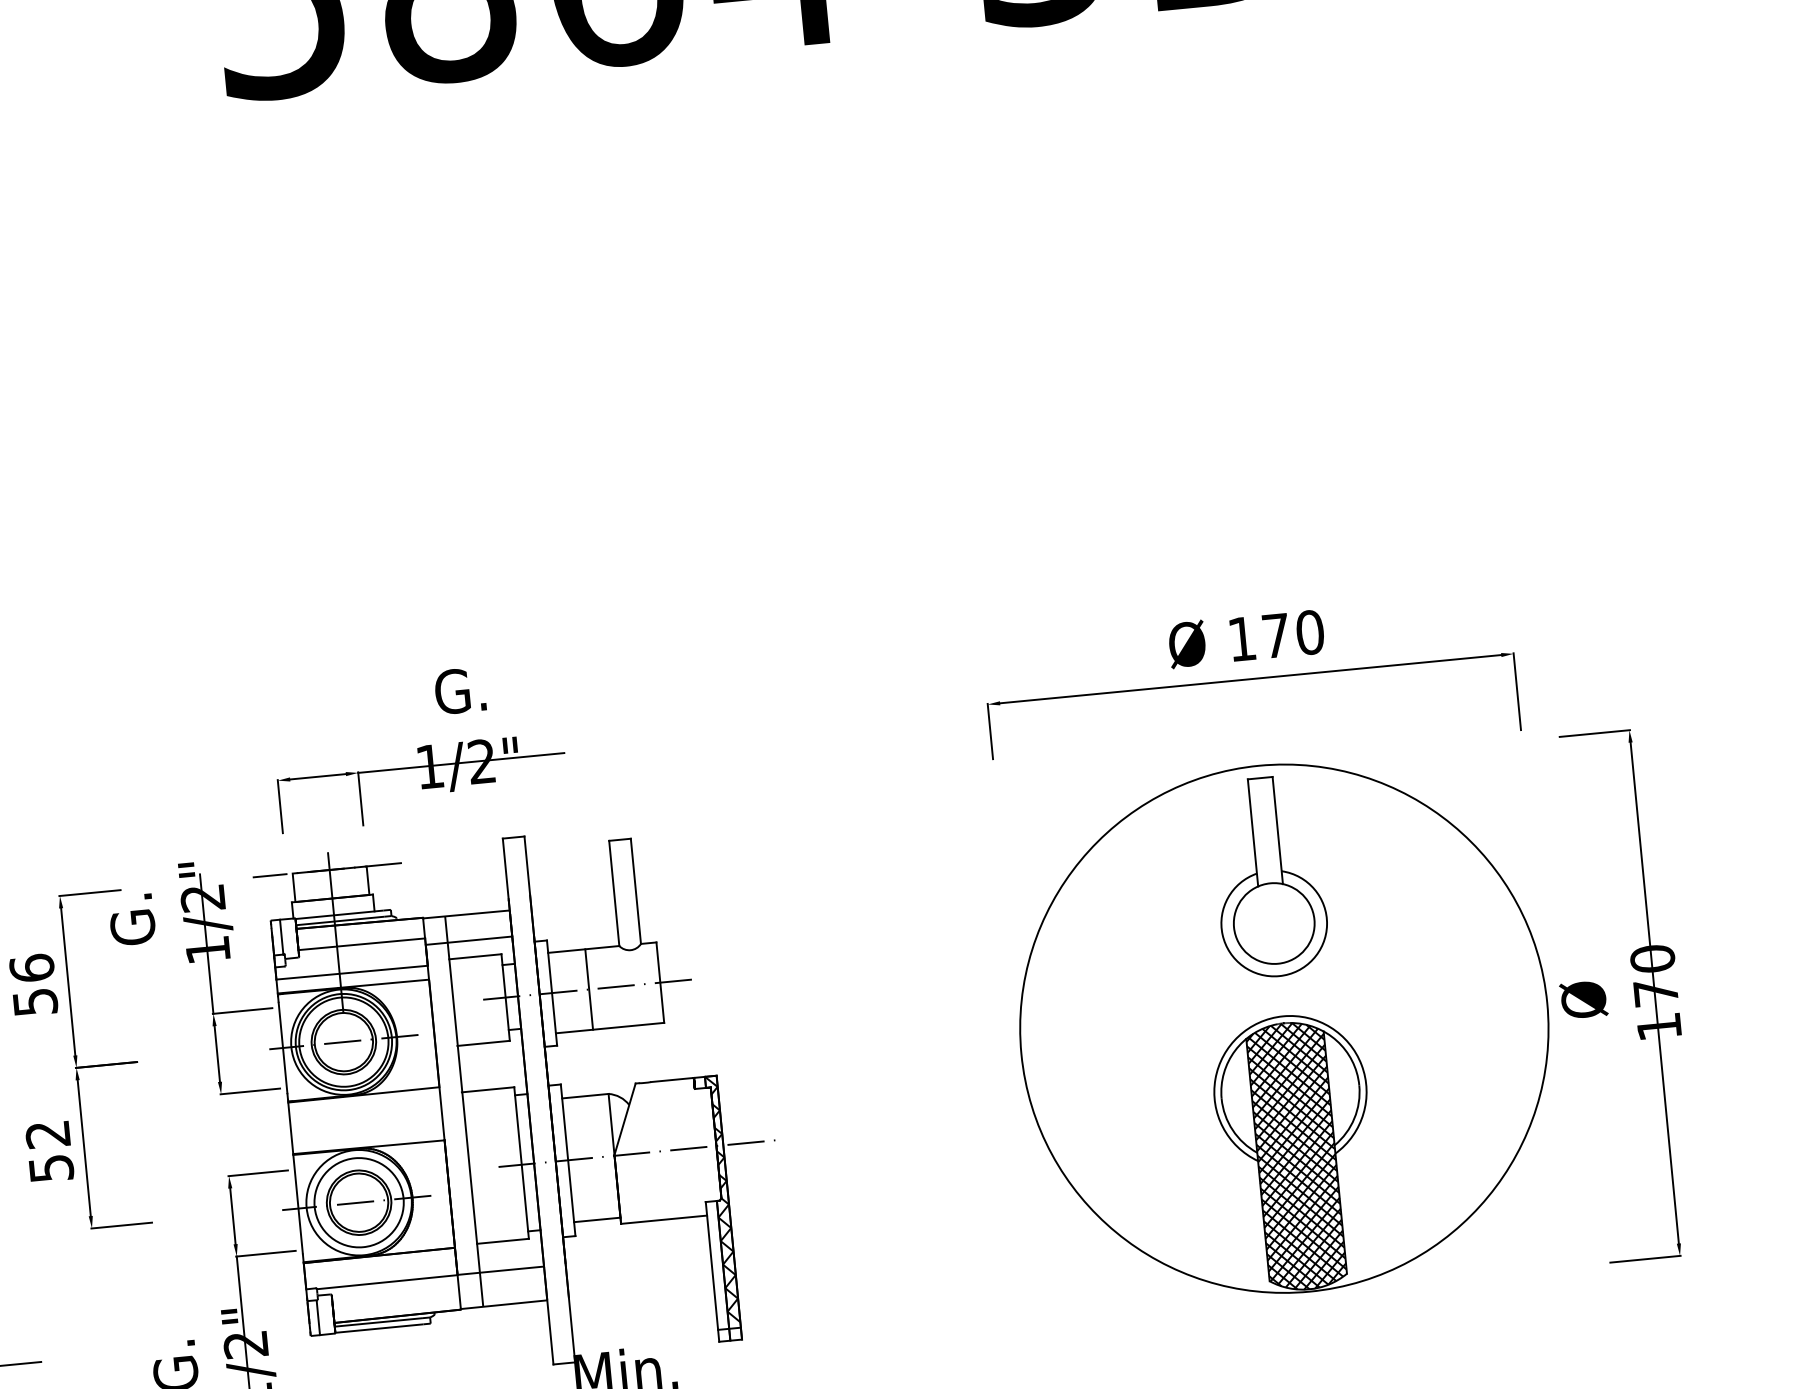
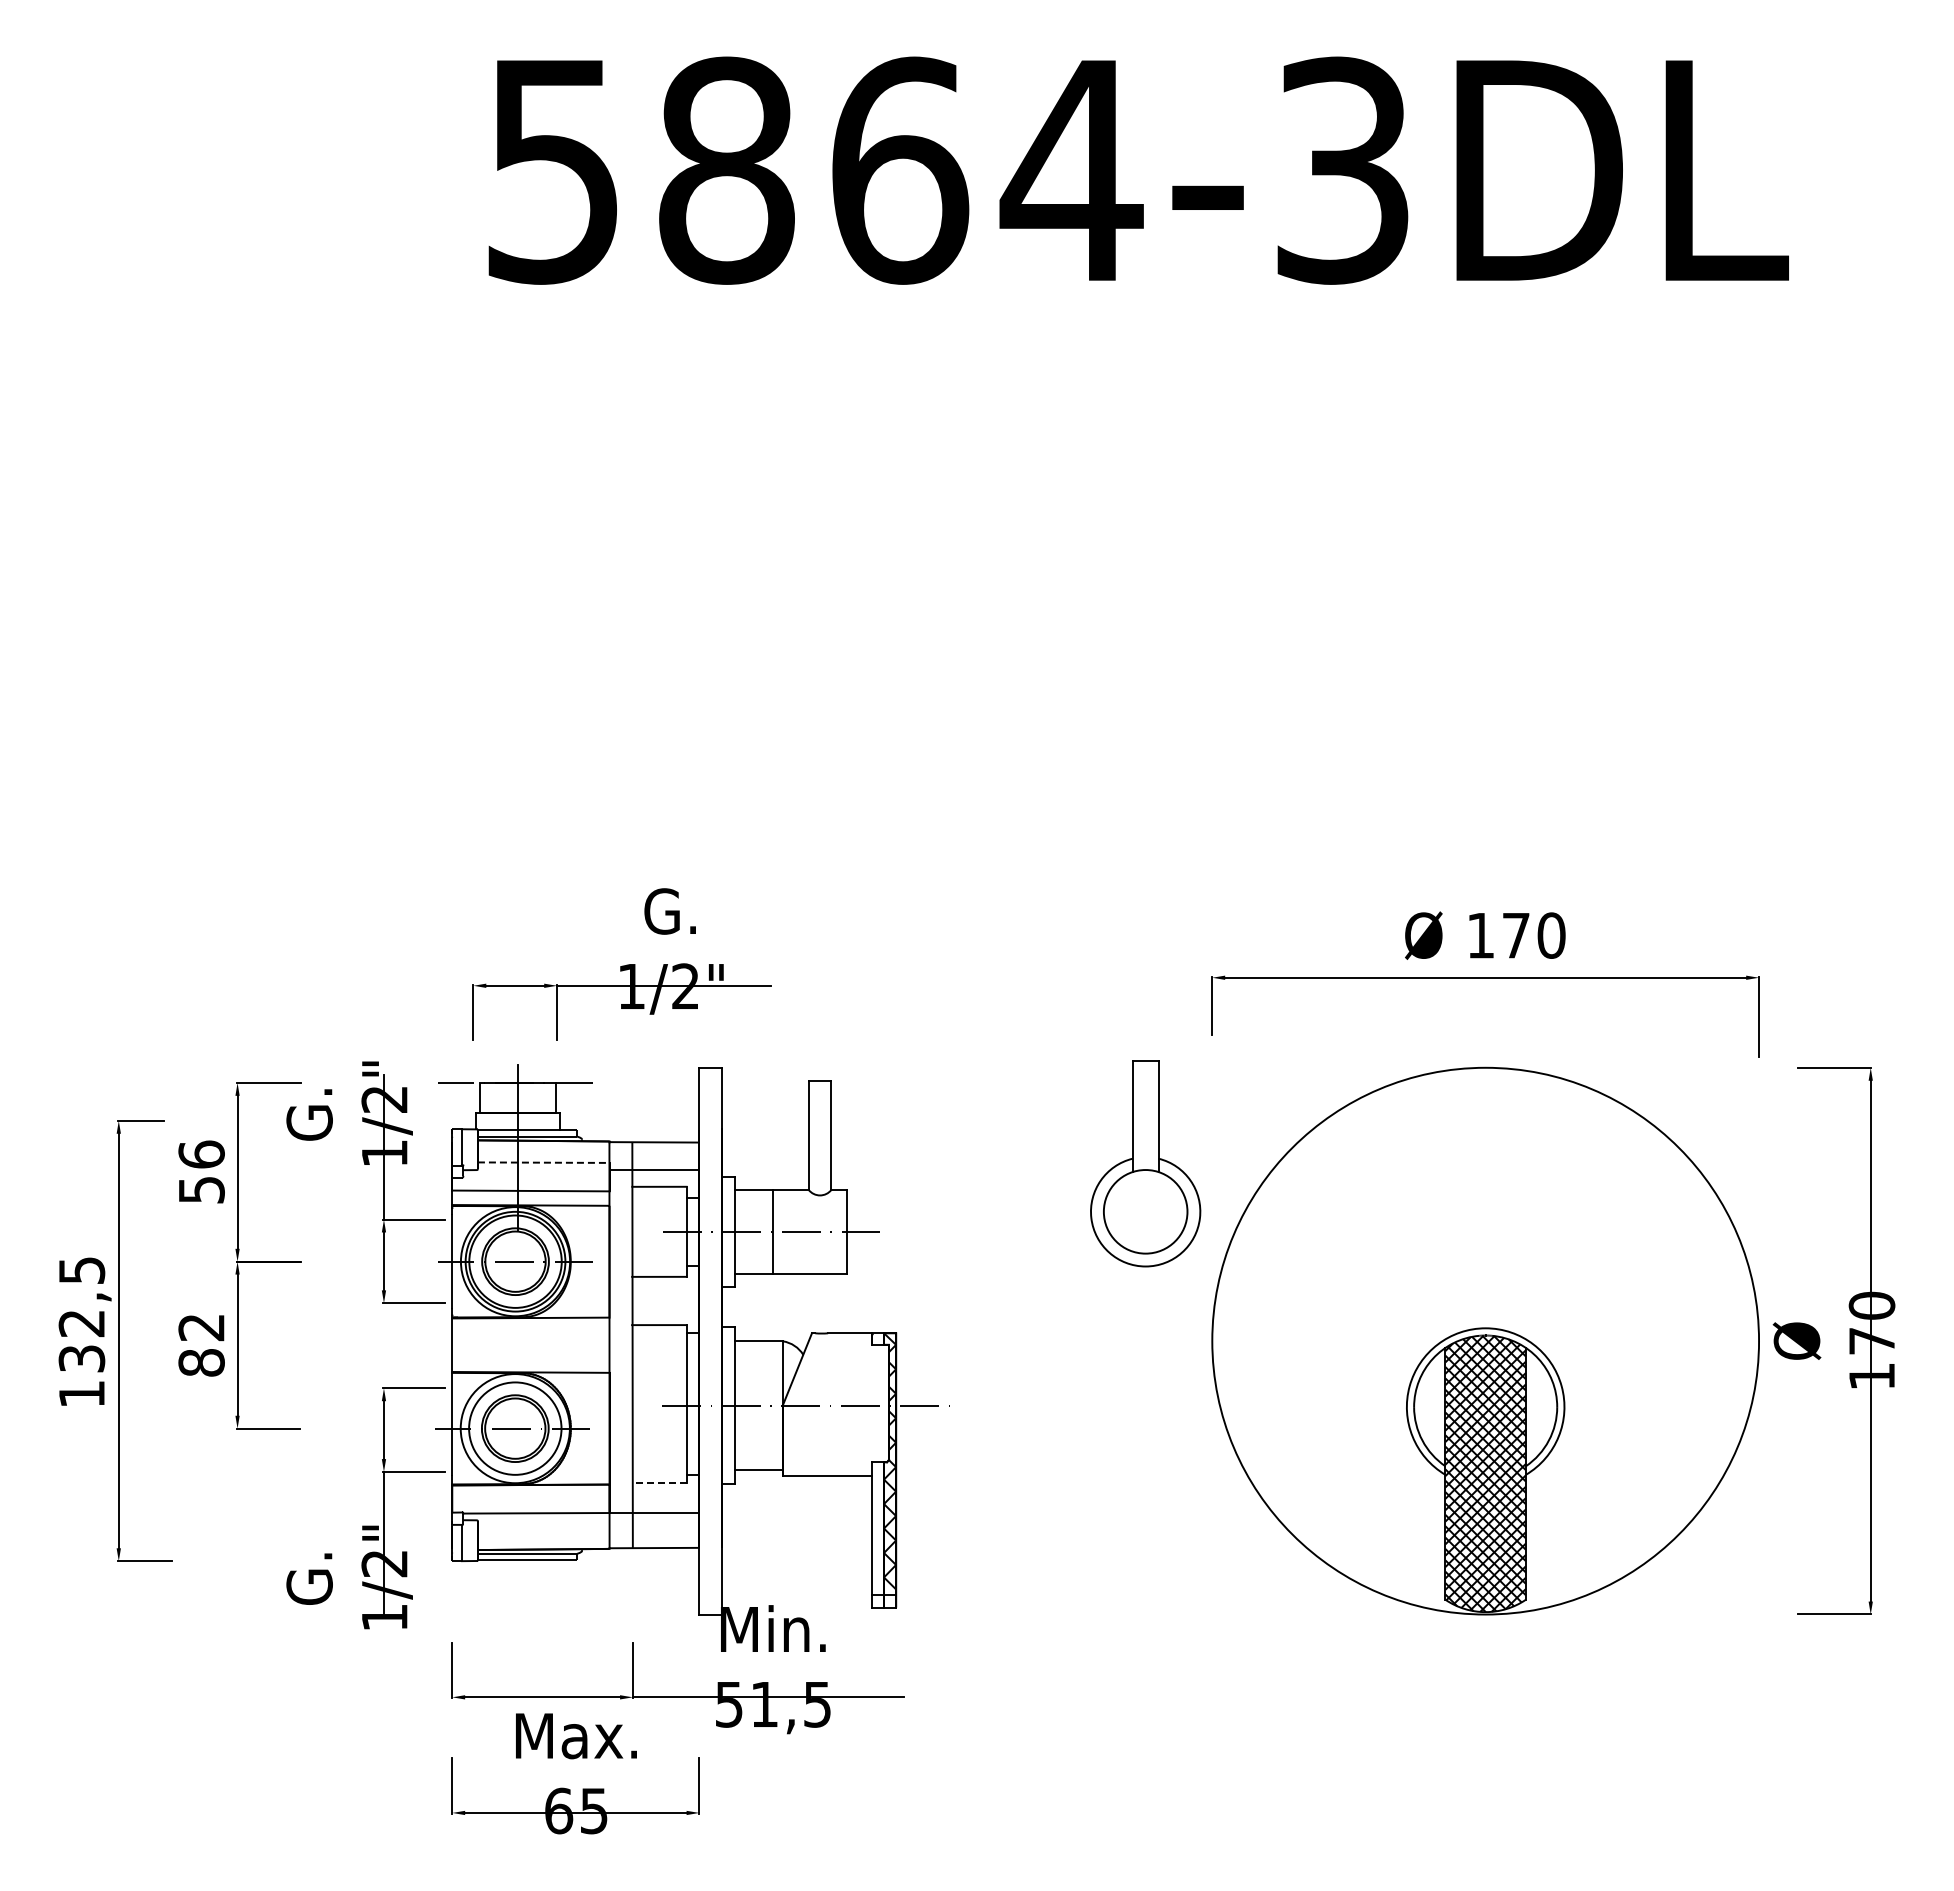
part: (1269, 877) -> (1145, 1163), moved
line: (361, 944) -> (543, 1162), solid -> dashed
text: (51, 1168) -> (201, 1362), 52 -> 82
line: (502, 1241) -> (659, 1482), solid -> dashed

